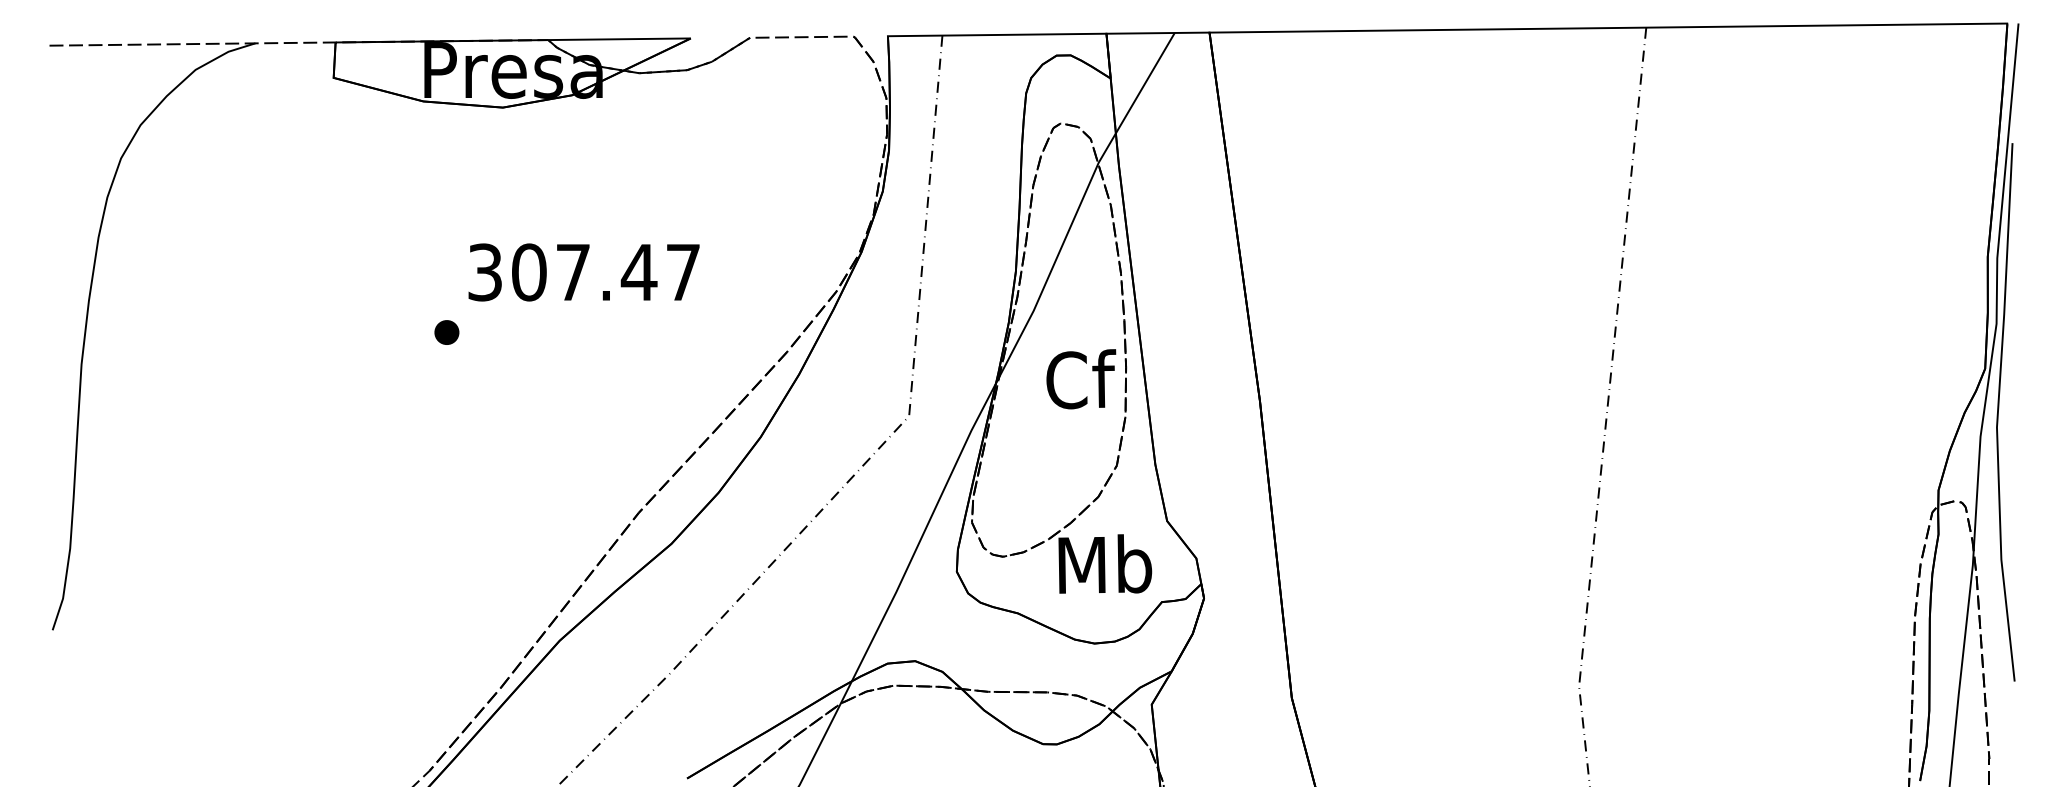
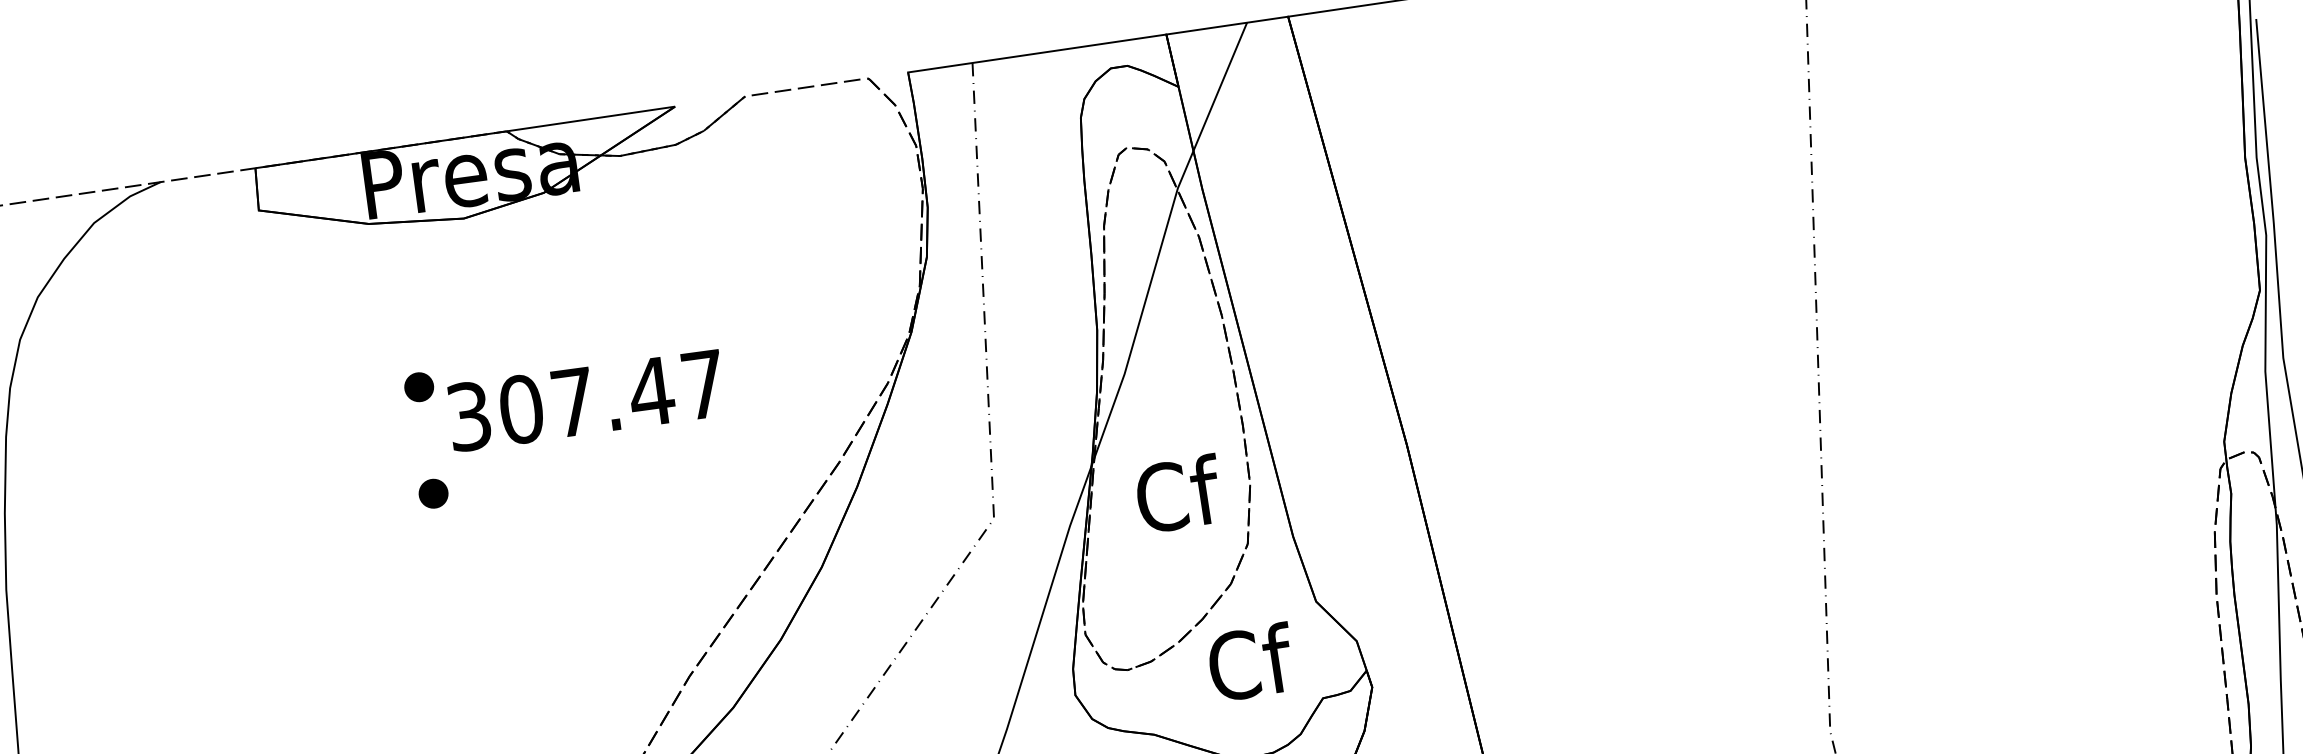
part: (446, 242) -> (418, 387), added
text: (1081, 379) -> (1179, 494), moved
text: (1105, 564) -> (1250, 662), Mb -> Cf

